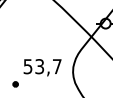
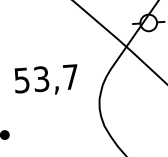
text: (42, 67) -> (46, 80), moved

